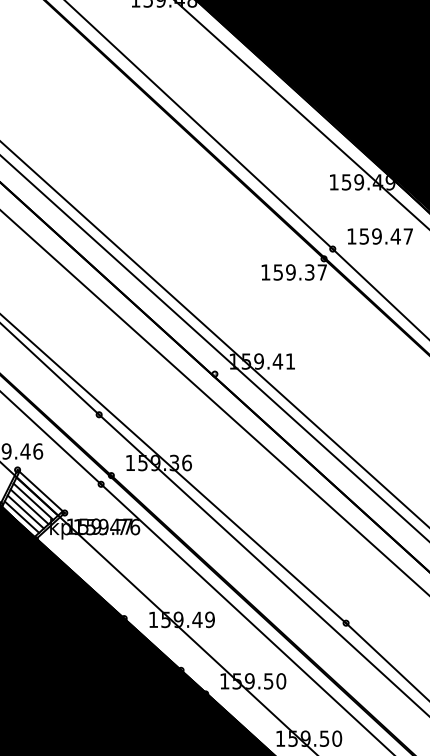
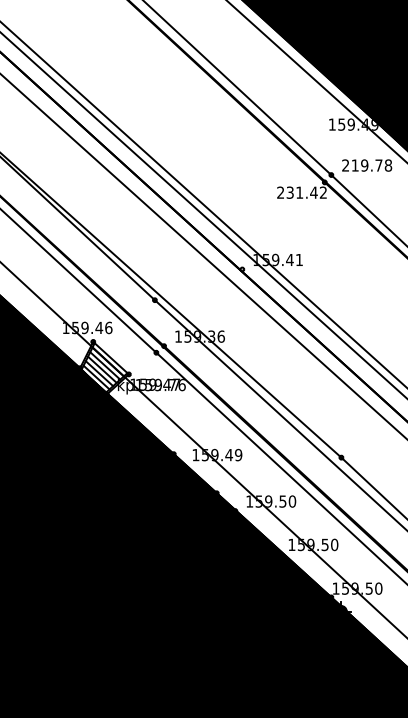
text: (380, 236) -> (367, 165), 159.47 -> 219.78
text: (293, 272) -> (301, 192), 159.37 -> 231.42

